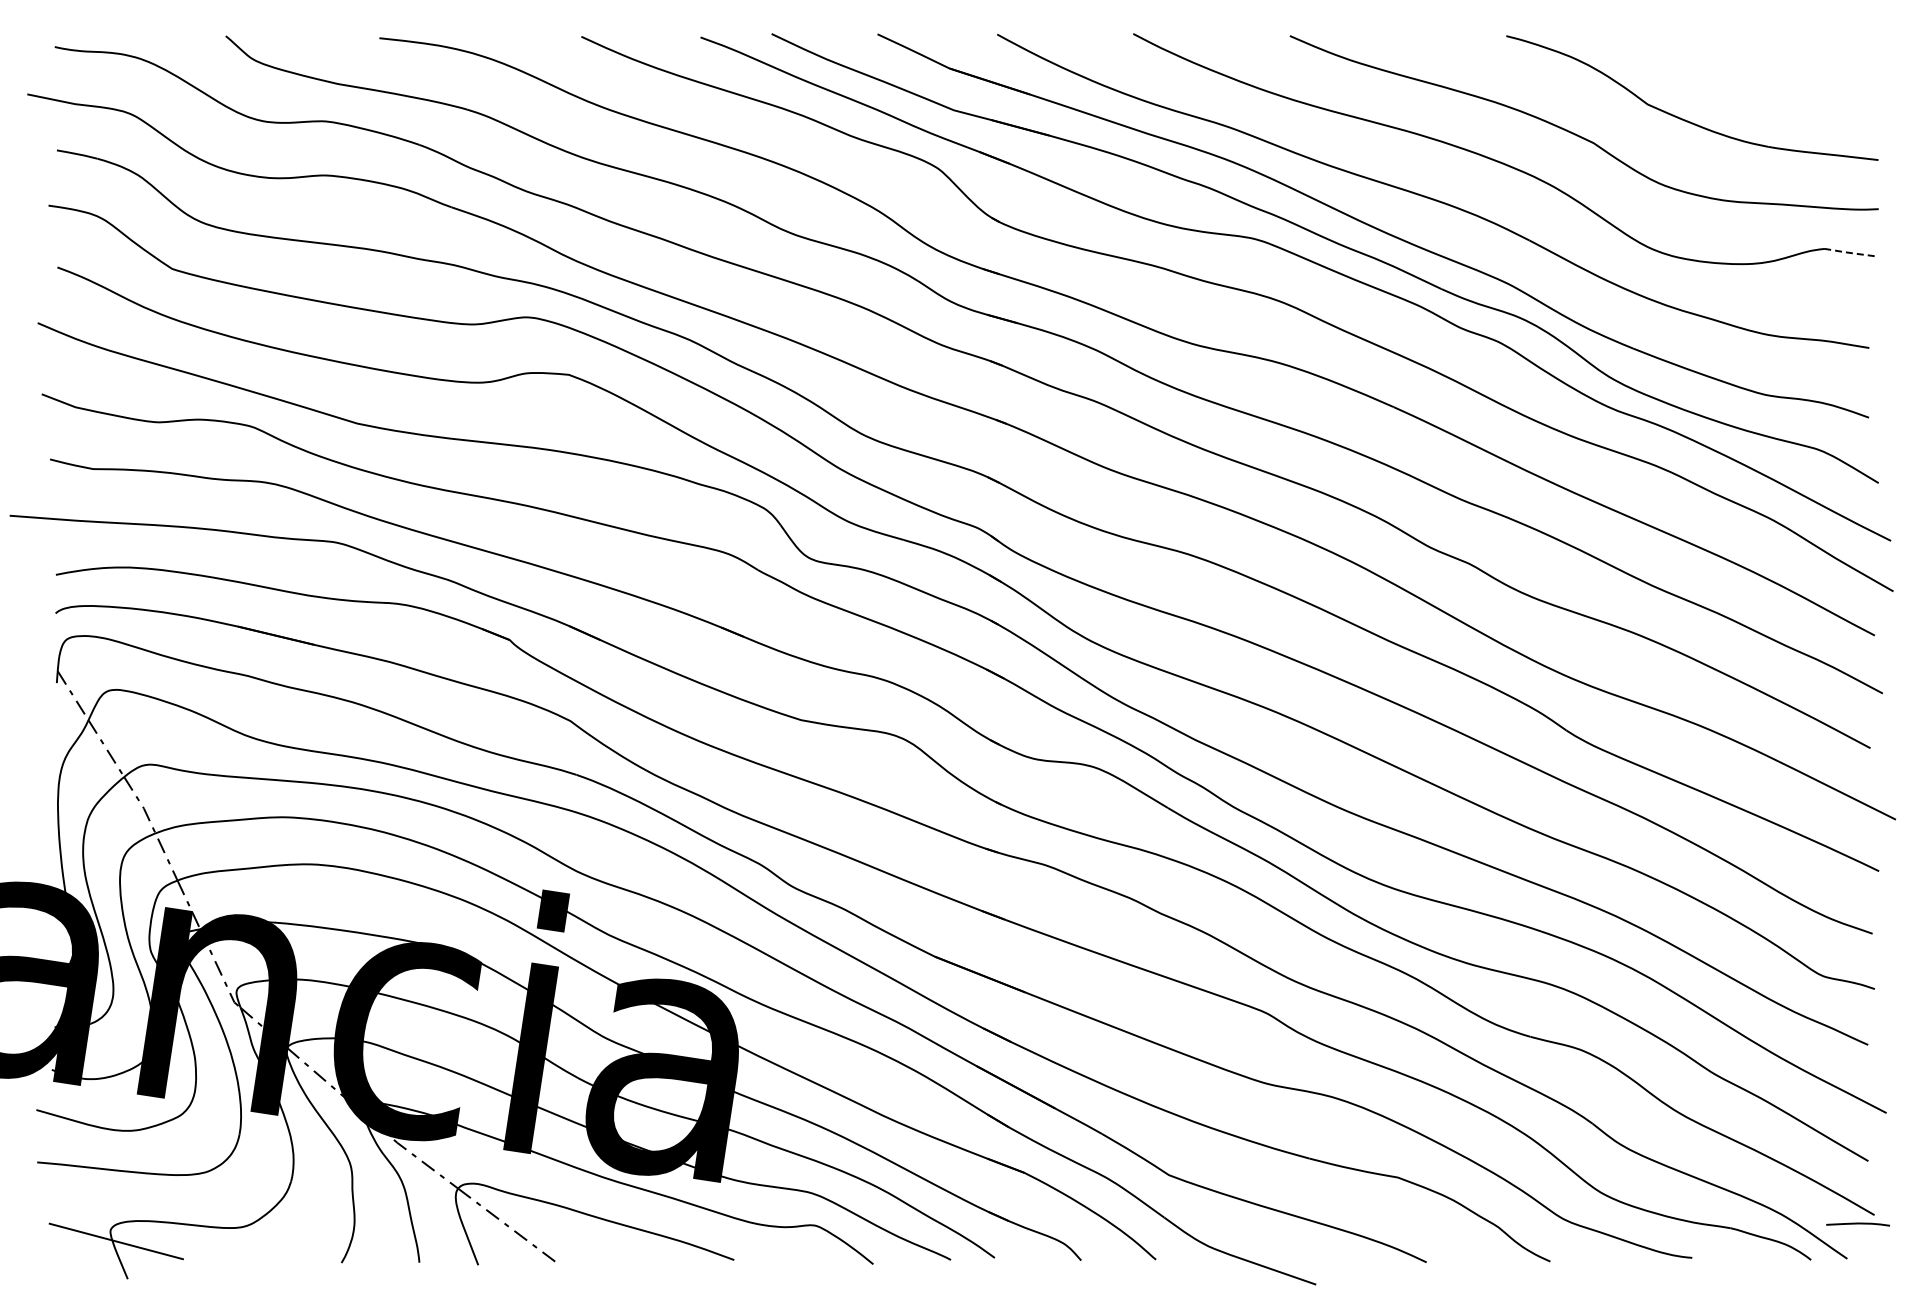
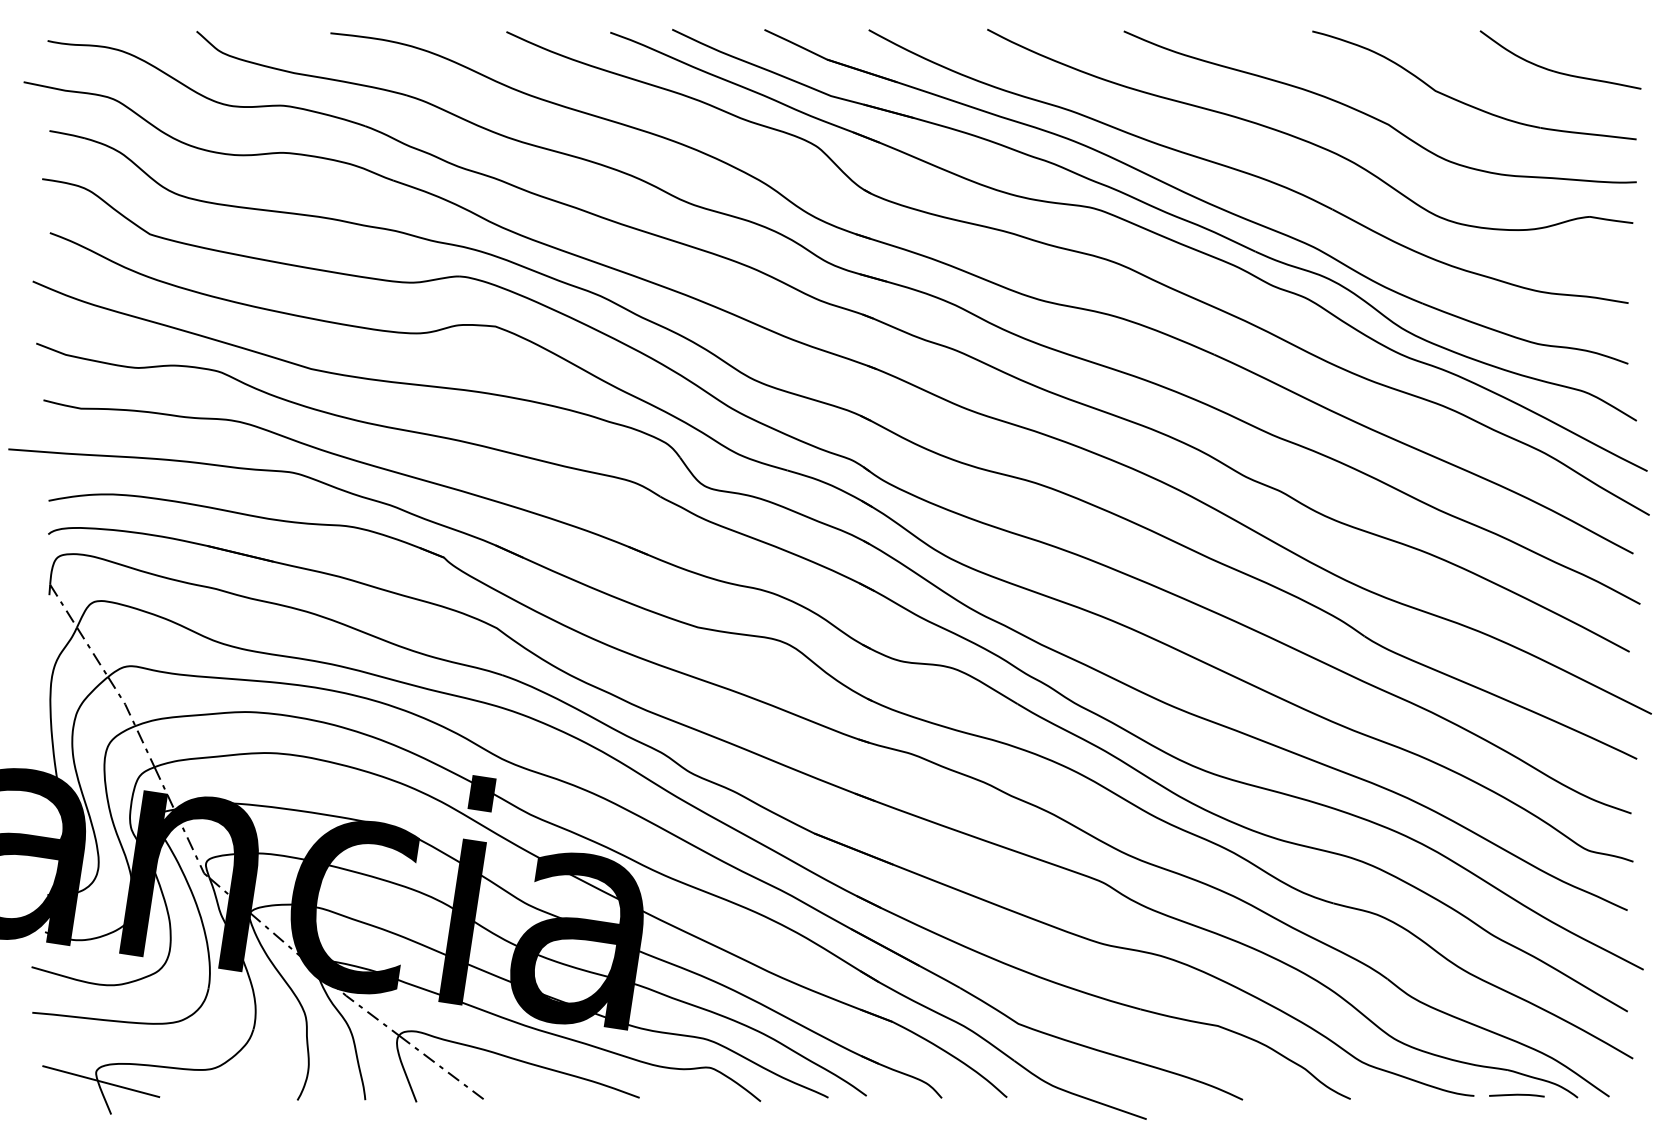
part: (1786, 81) -> (1556, 70), added
line: (1849, 252) -> (1611, 219), dashed -> solid
curve: (1857, 1224) -> (1516, 1095), moved

